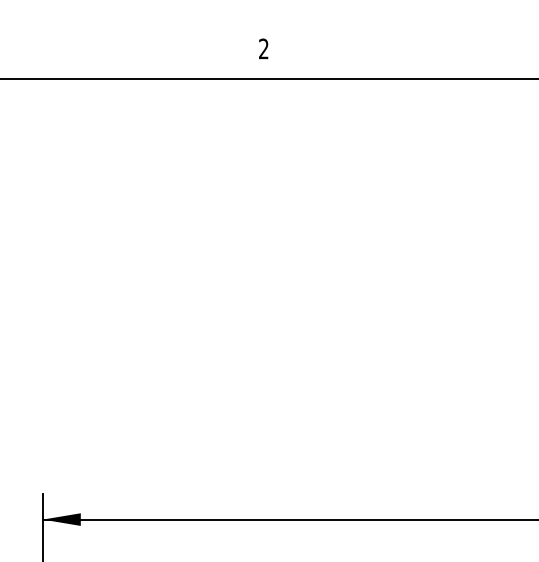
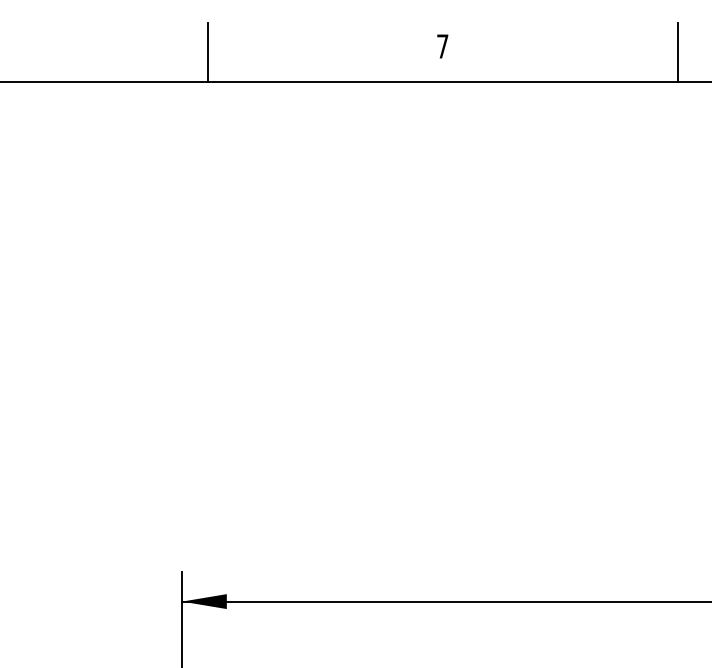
text: (263, 48) -> (442, 46), 2 -> 7
line: (64, 54) -> (207, 52), added
line: (462, 54) -> (677, 52), added

